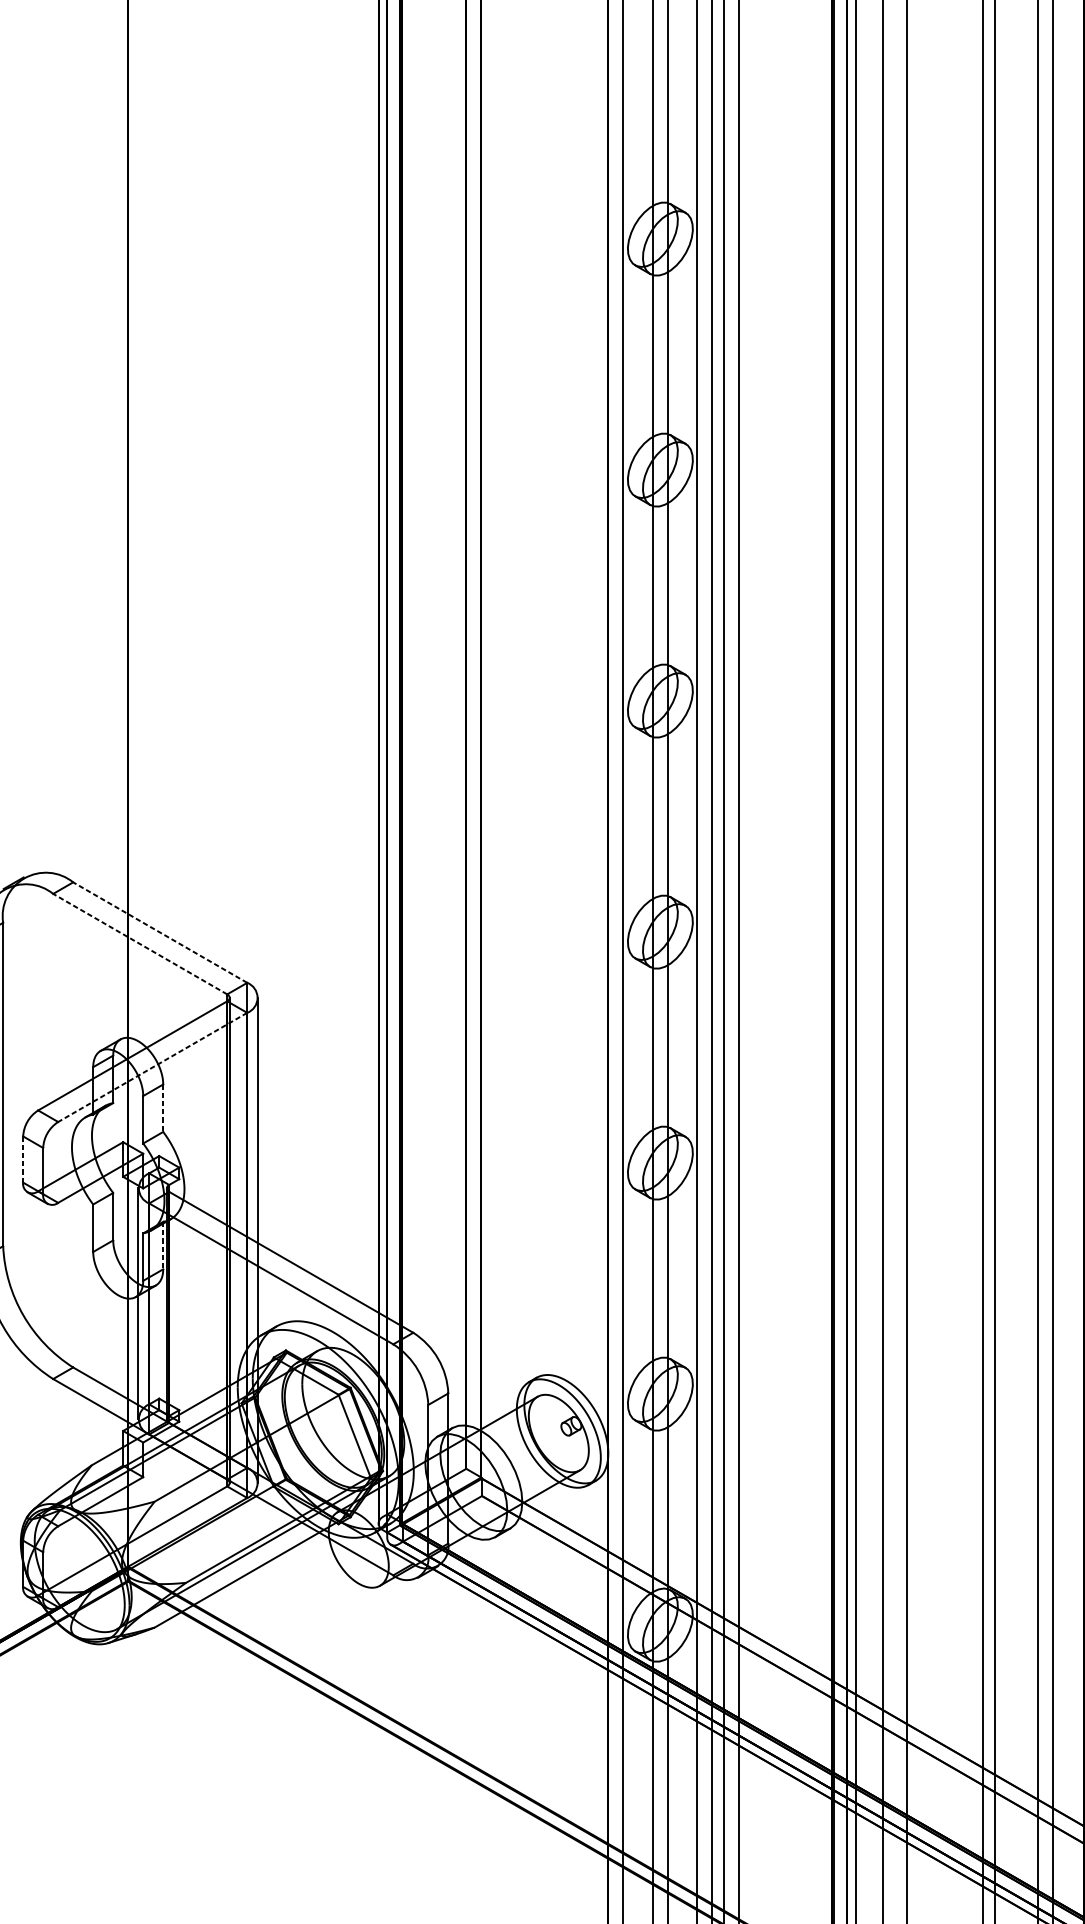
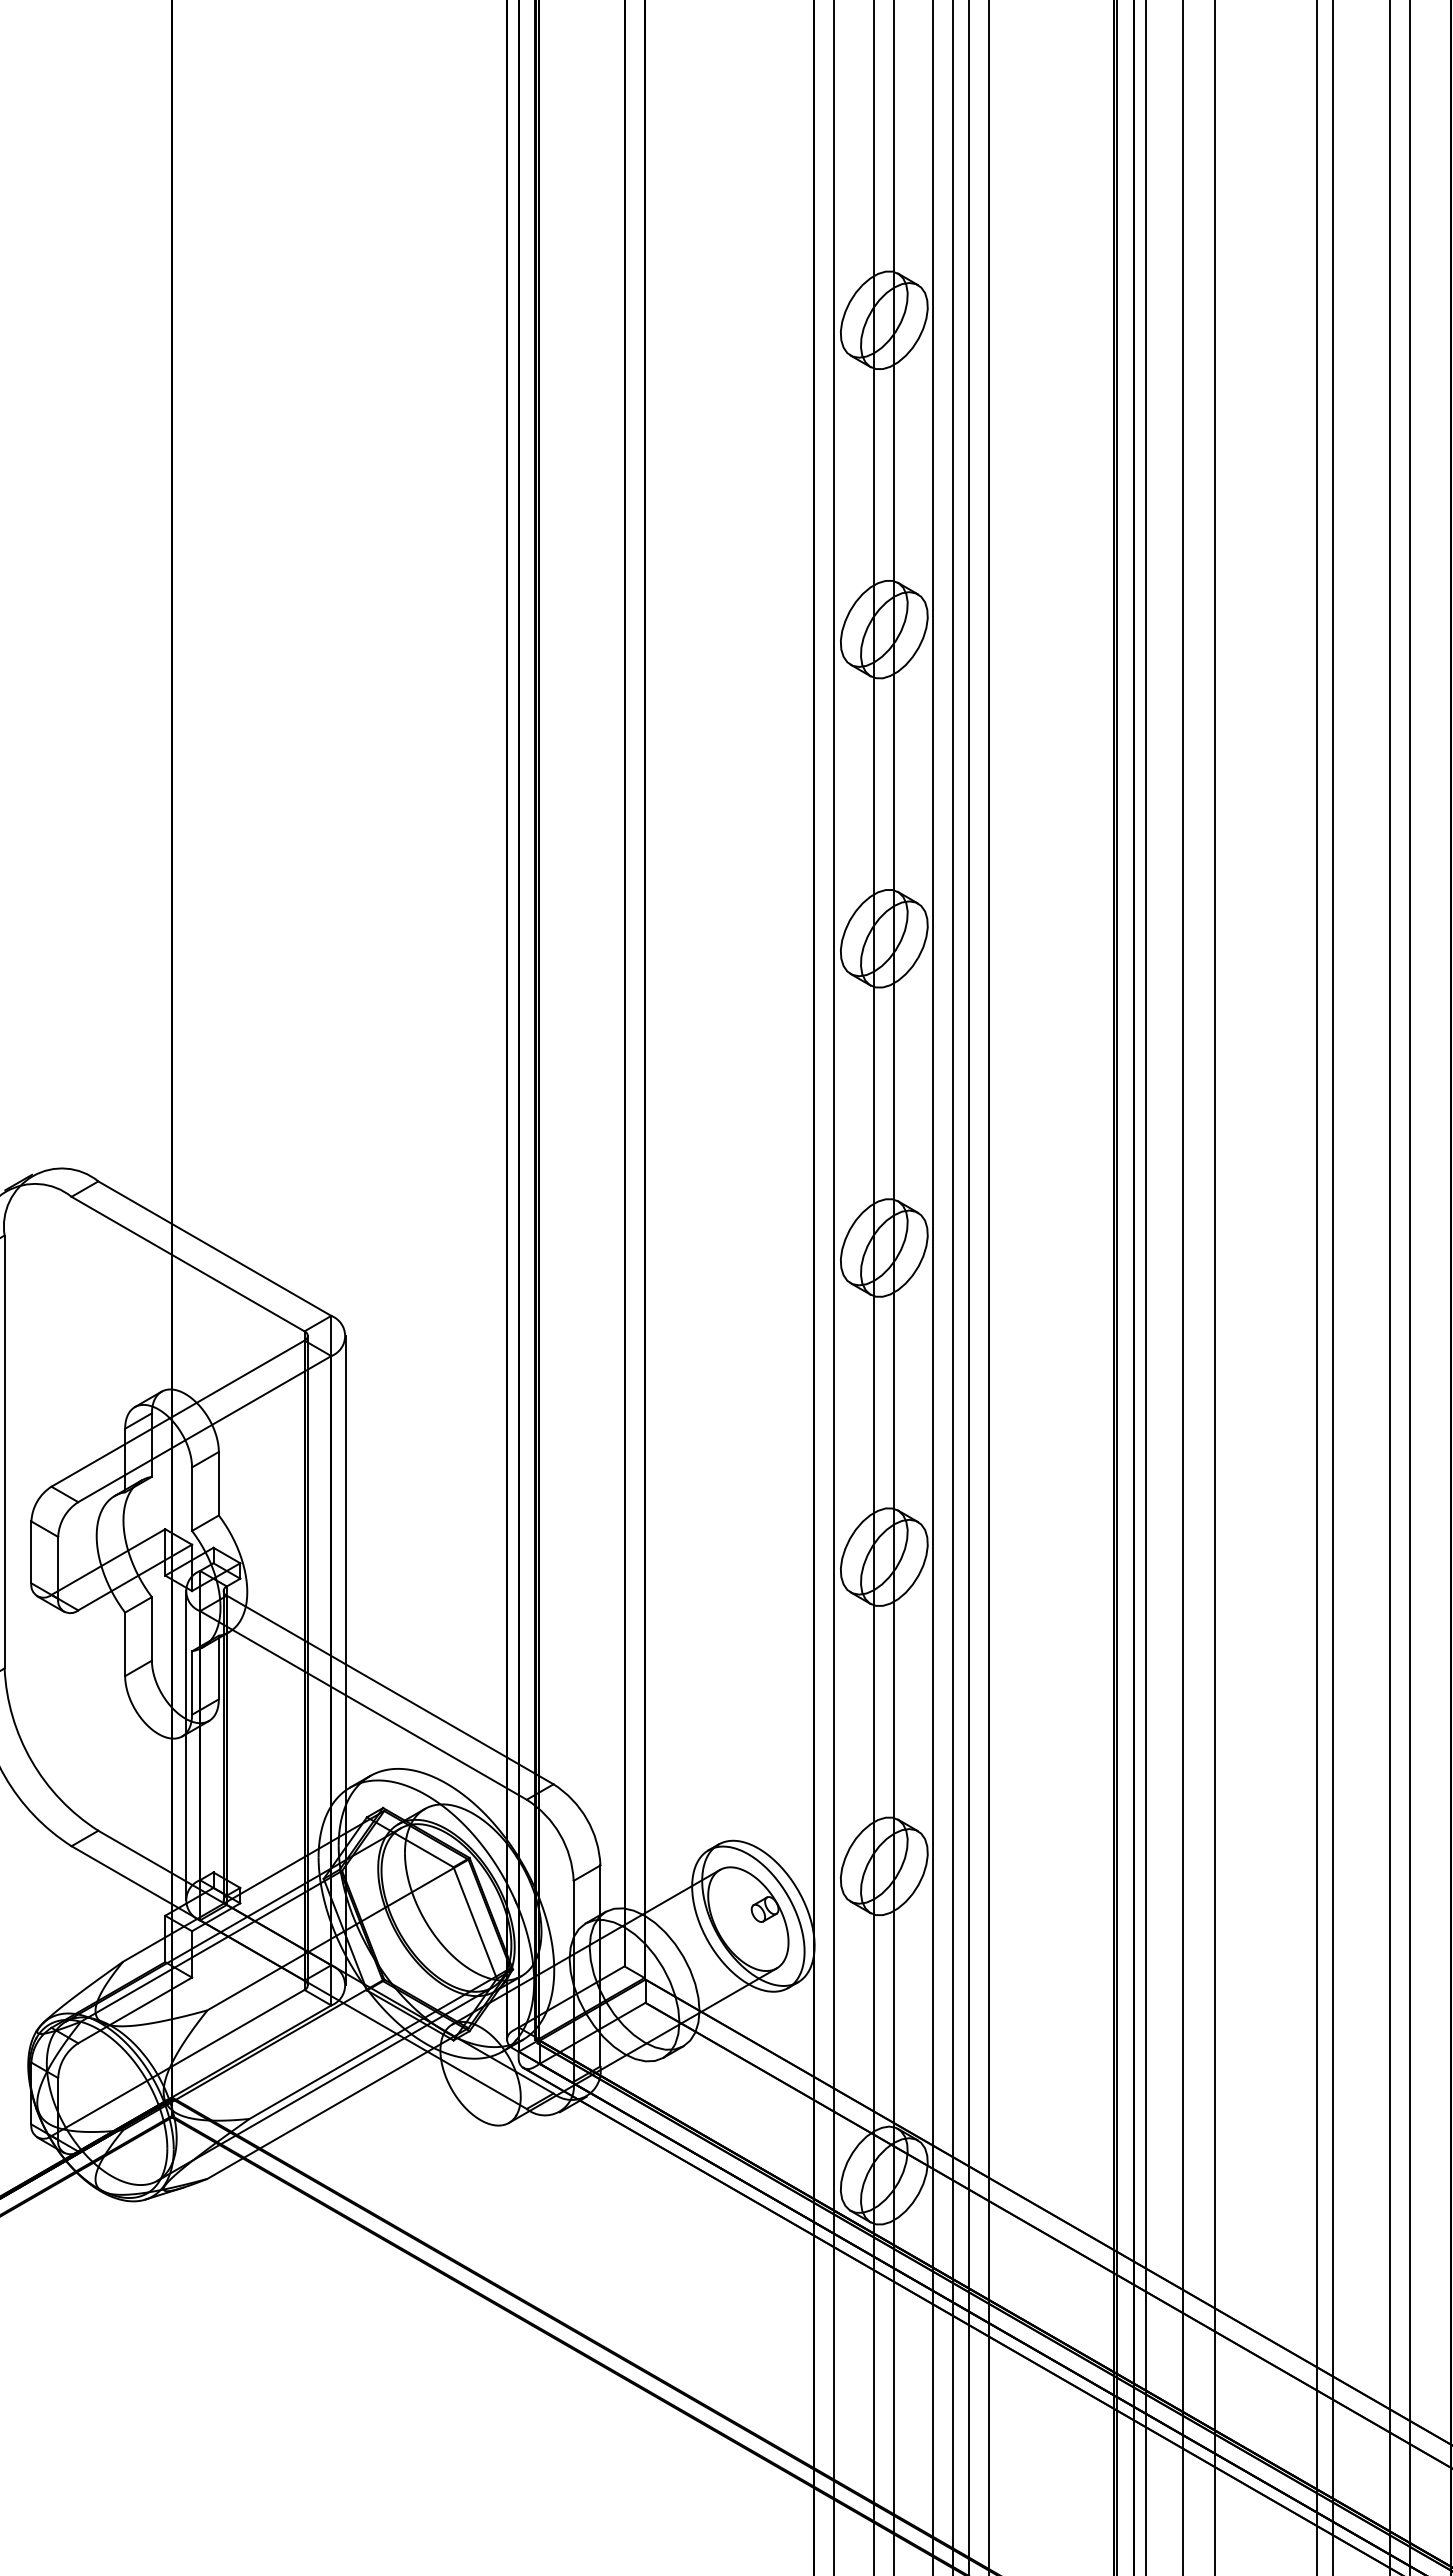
line: (159, 932) -> (214, 1248), dashed -> solid
line: (139, 943) -> (187, 1263), dashed -> solid
line: (152, 1067) -> (204, 1429), dashed -> solid
line: (162, 1108) -> (218, 1483), dashed -> solid
line: (23, 1159) -> (31, 1552), dashed -> solid
line: (162, 1245) -> (218, 1667), dashed -> solid

